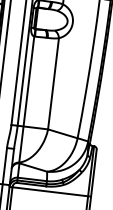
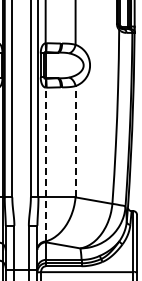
line: (53, 83) -> (75, 141), solid -> dashed
line: (26, 99) -> (45, 164), solid -> dashed

